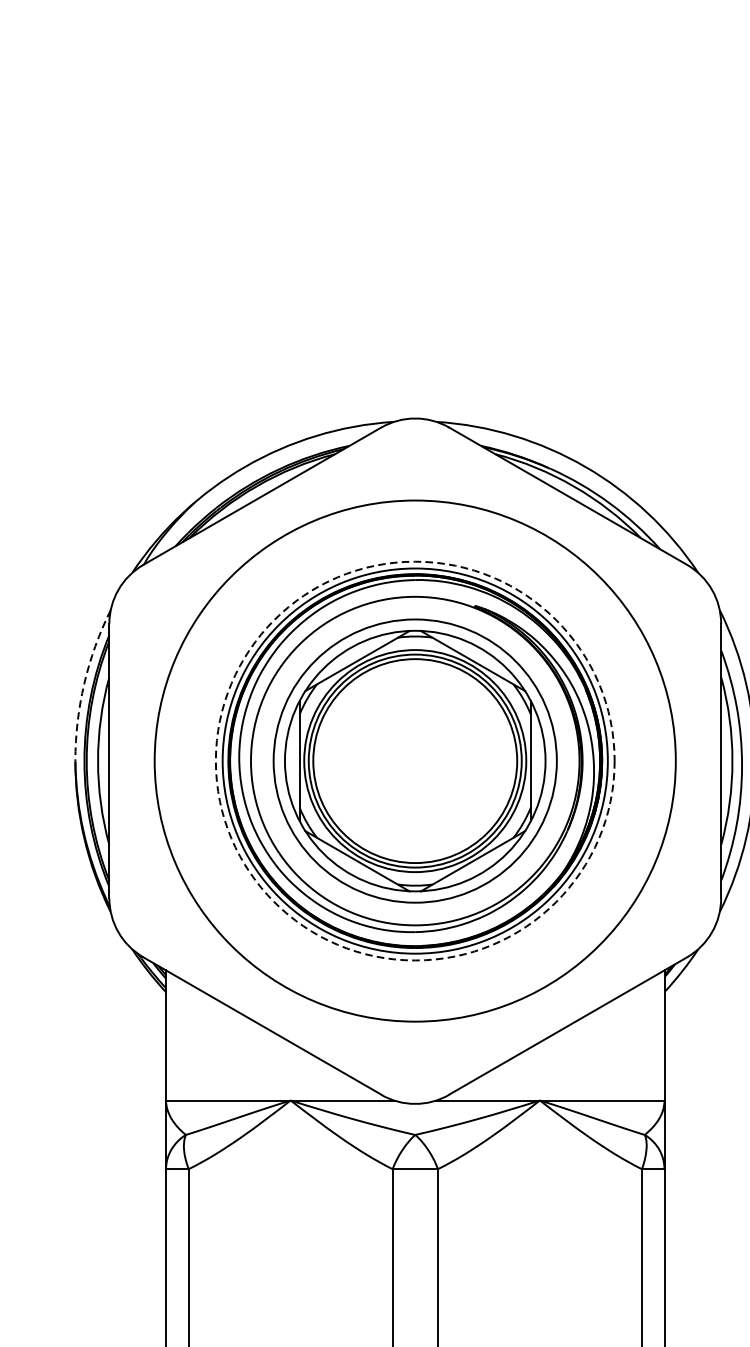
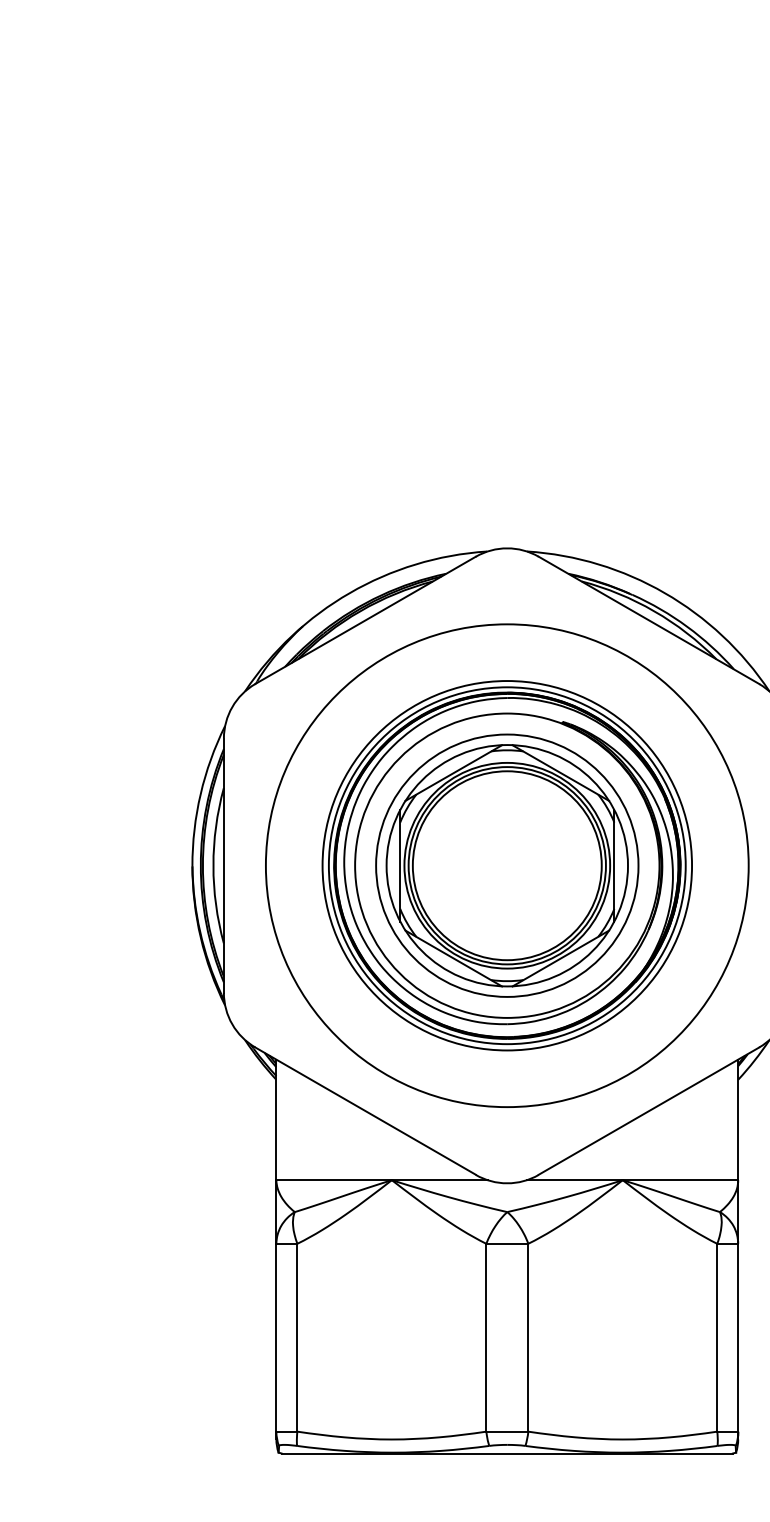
arc: (84, 684) -> (200, 794), dashed -> solid
circle: (415, 760) -> (507, 865), dashed -> solid

